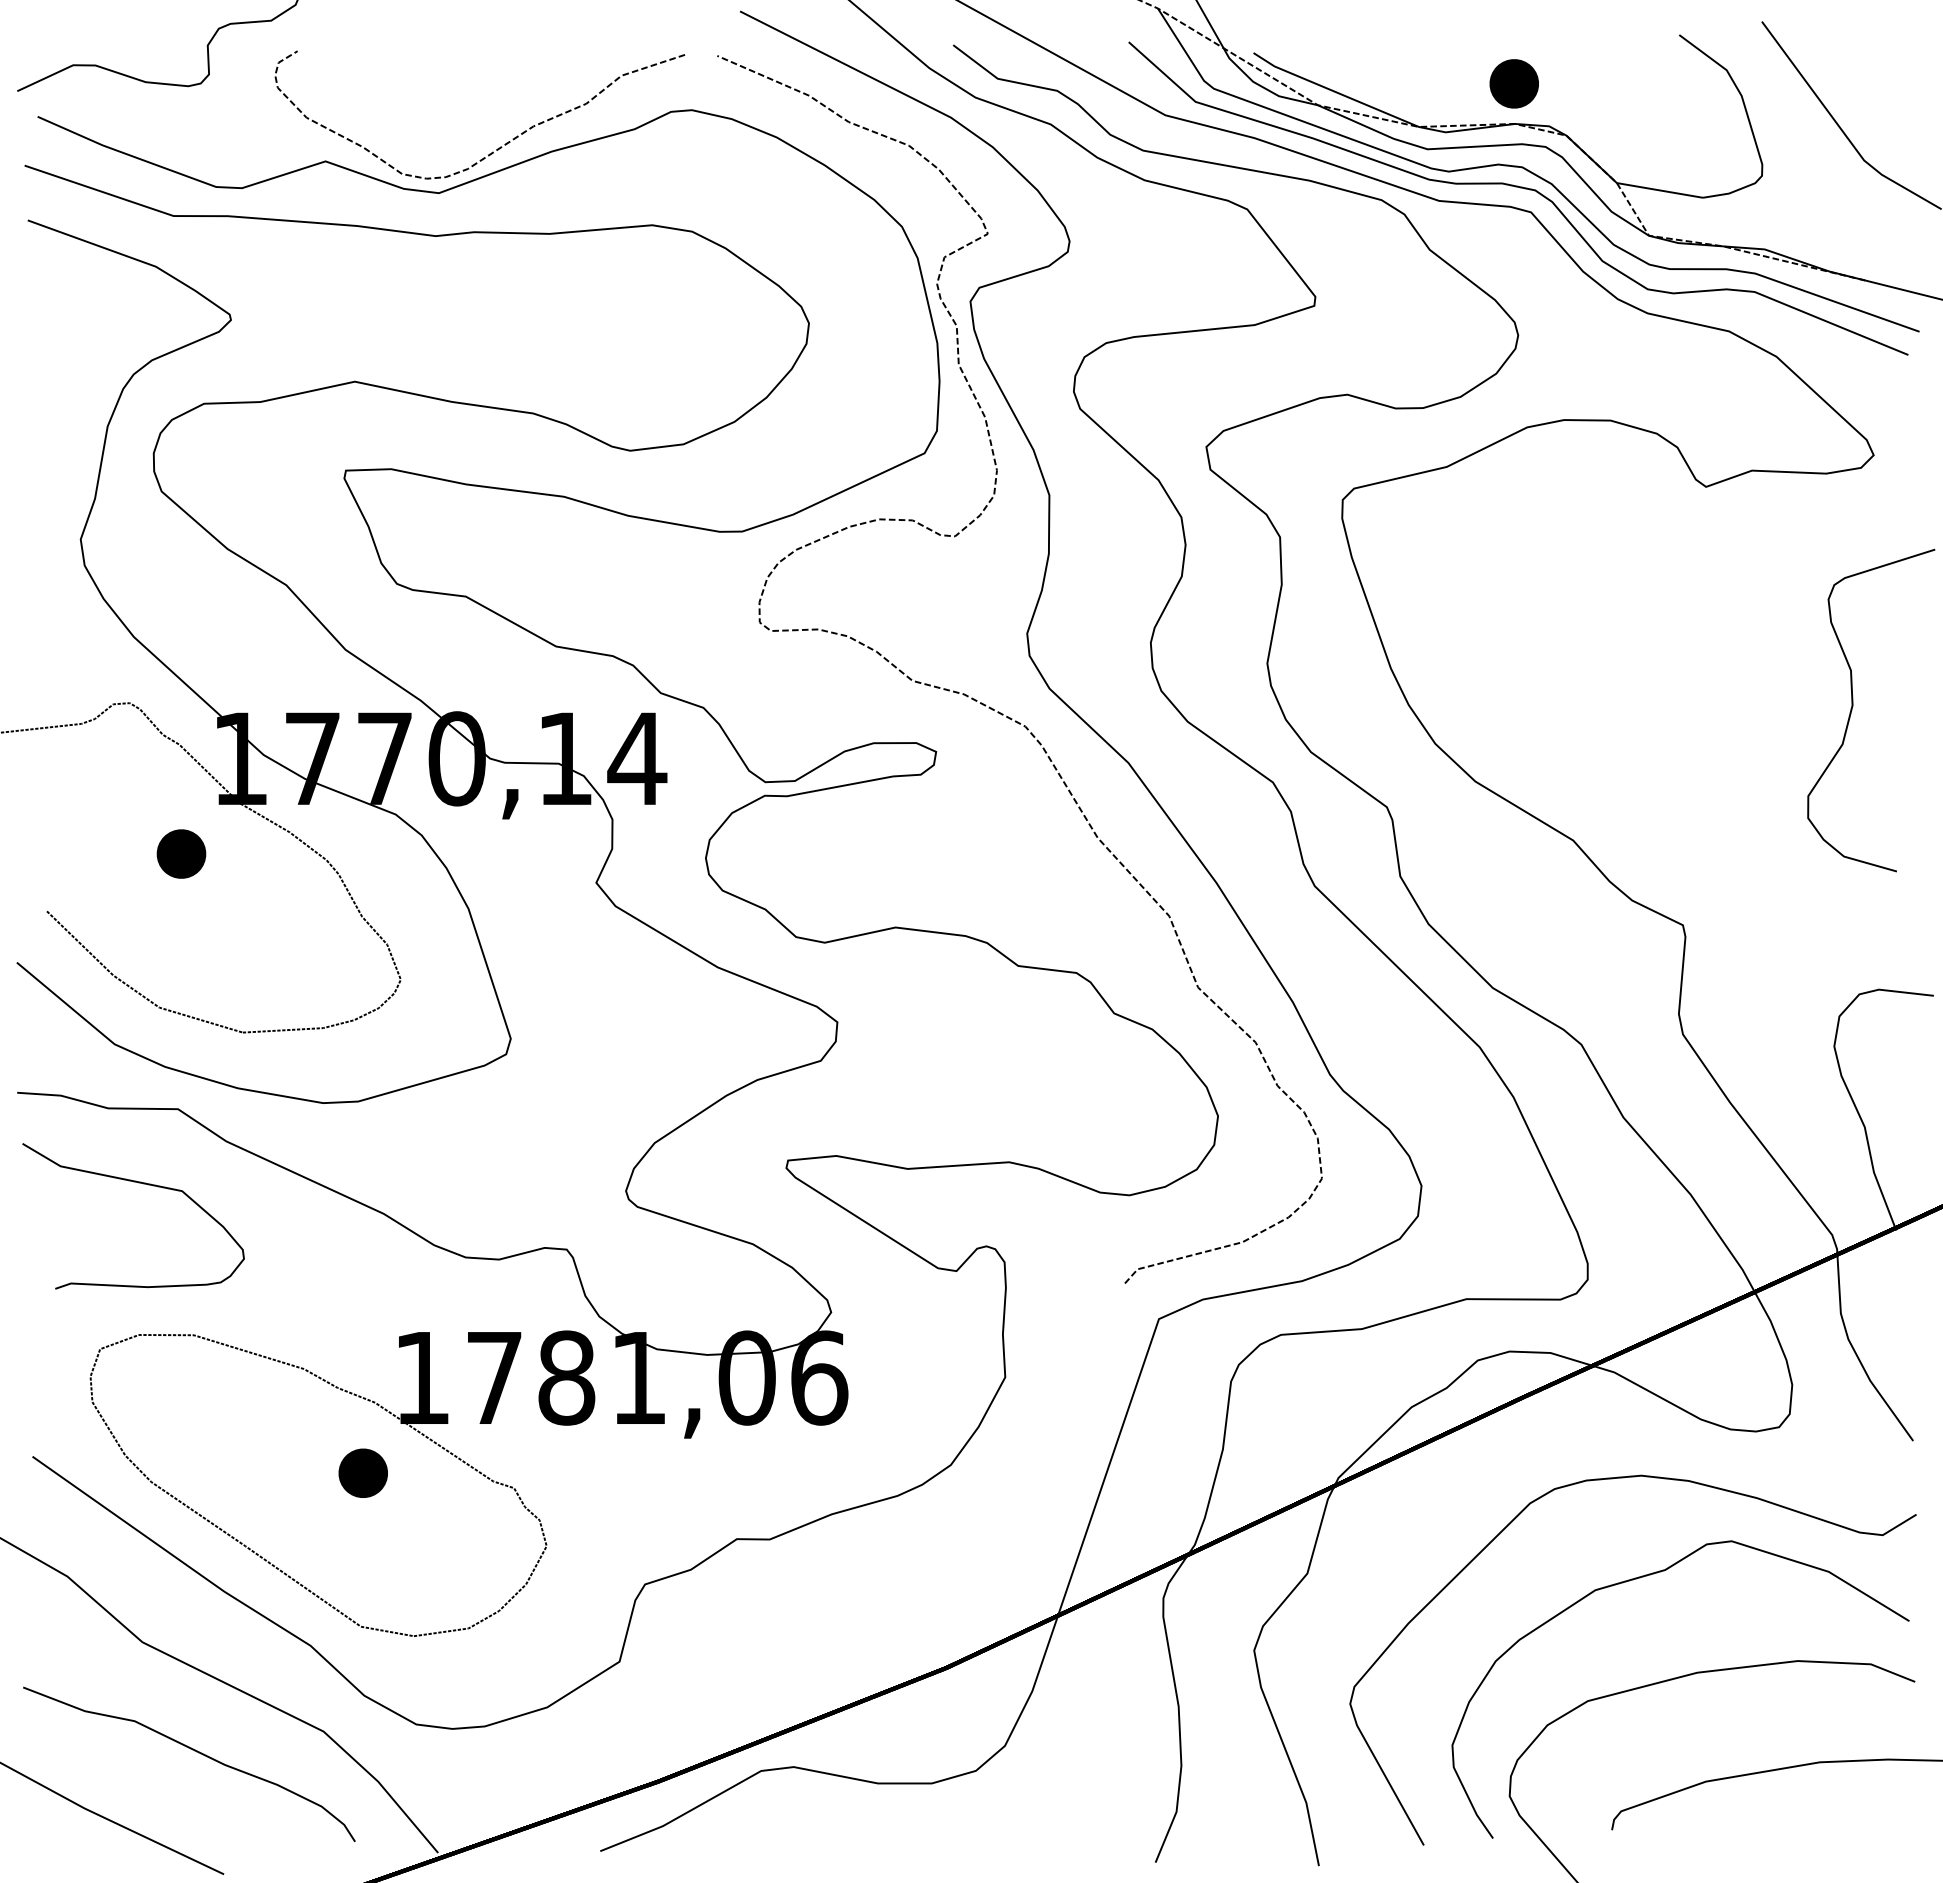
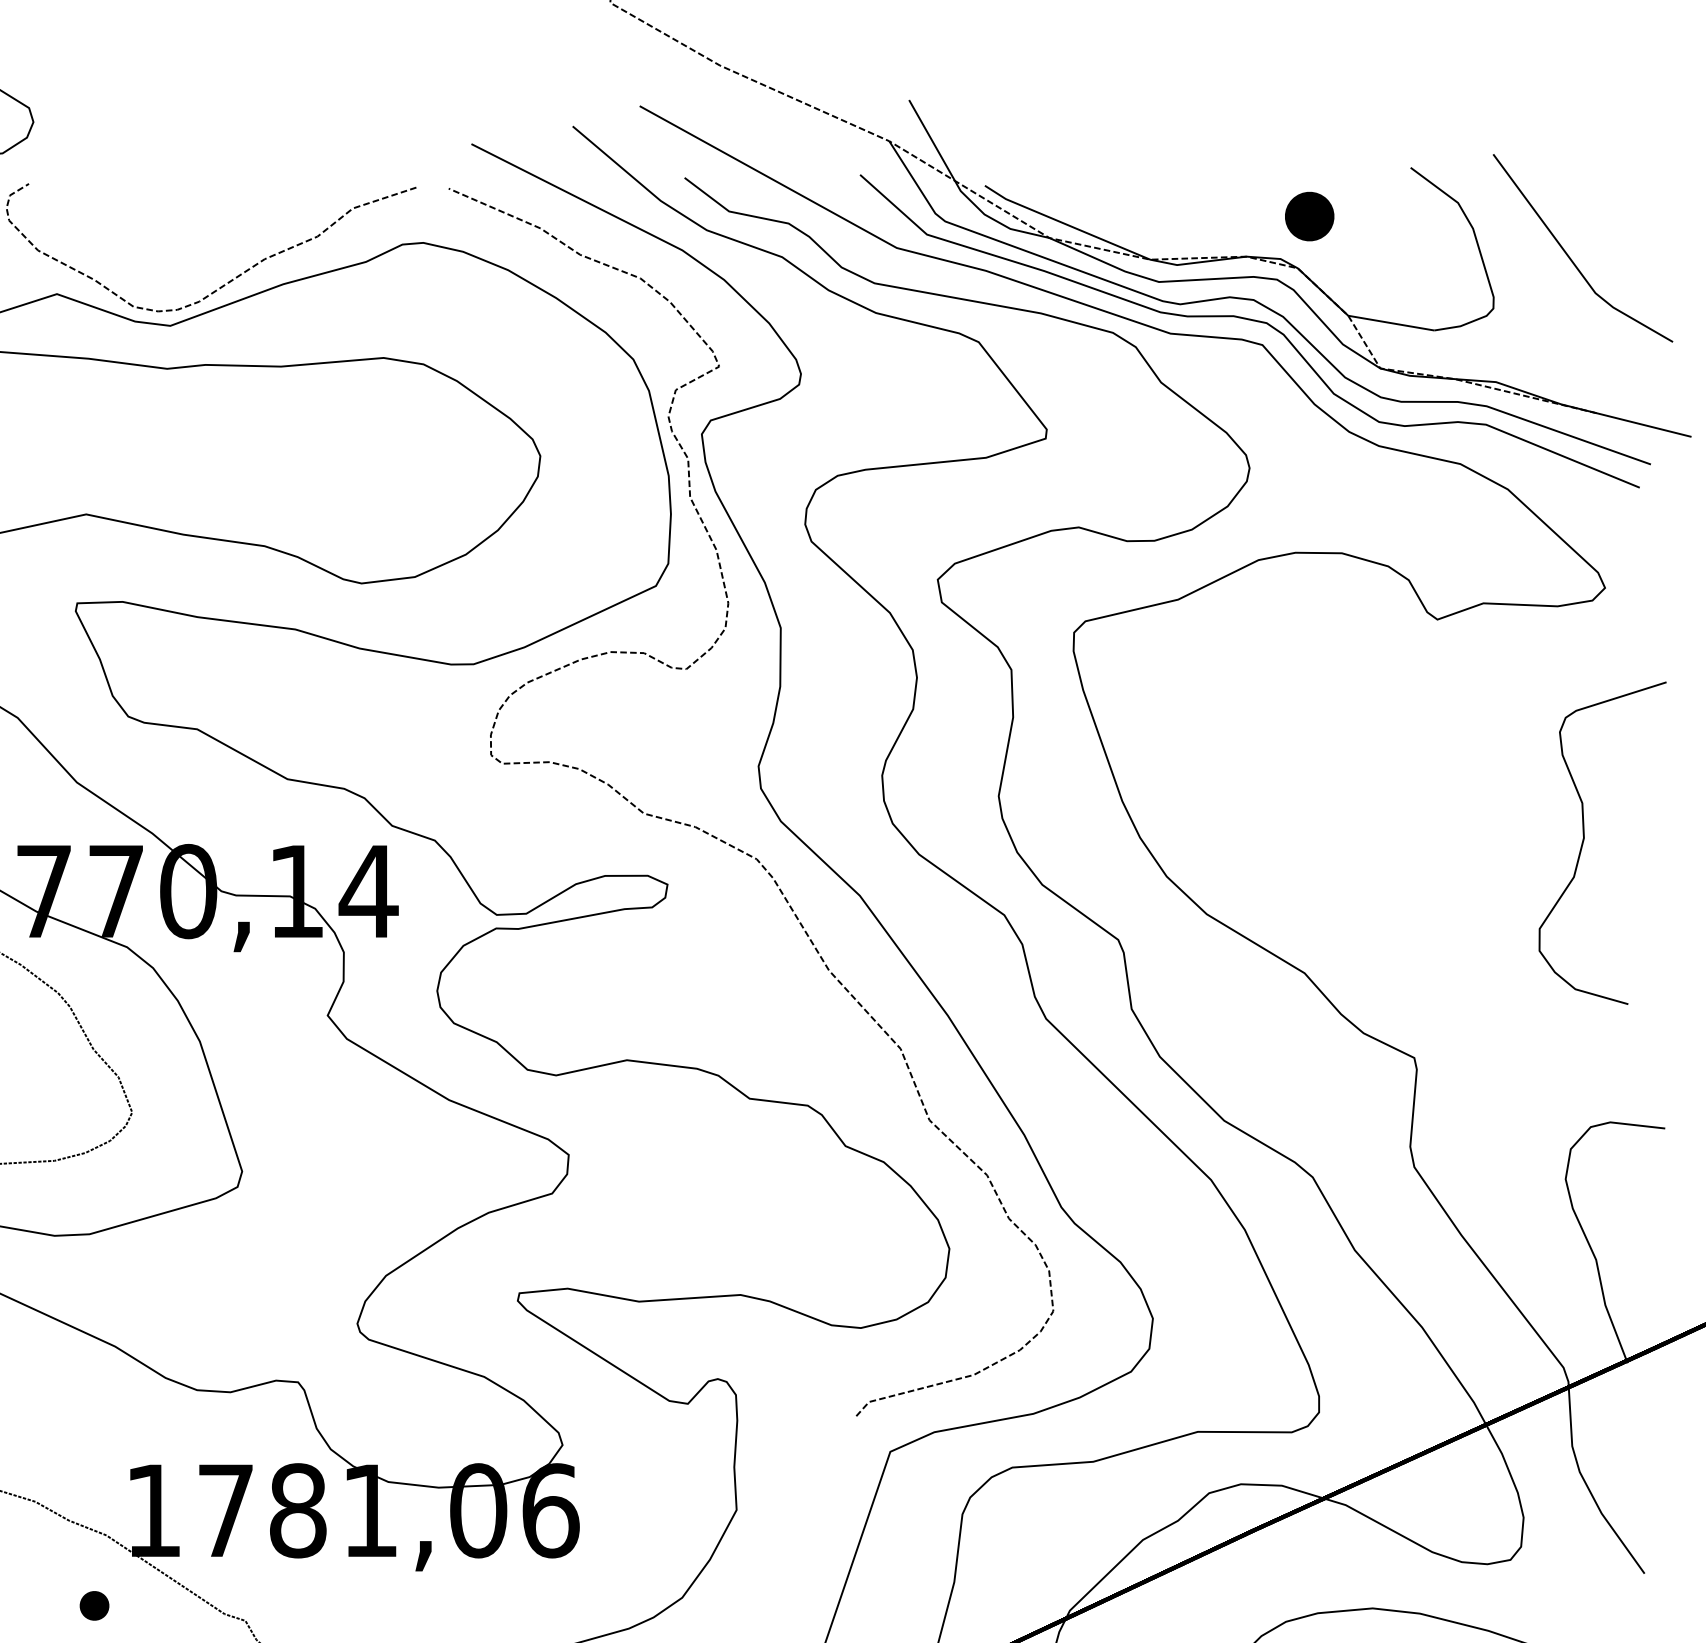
part: (1513, 83) -> (1308, 216), moved
part: (362, 1472) -> (93, 1605), size x0.6

